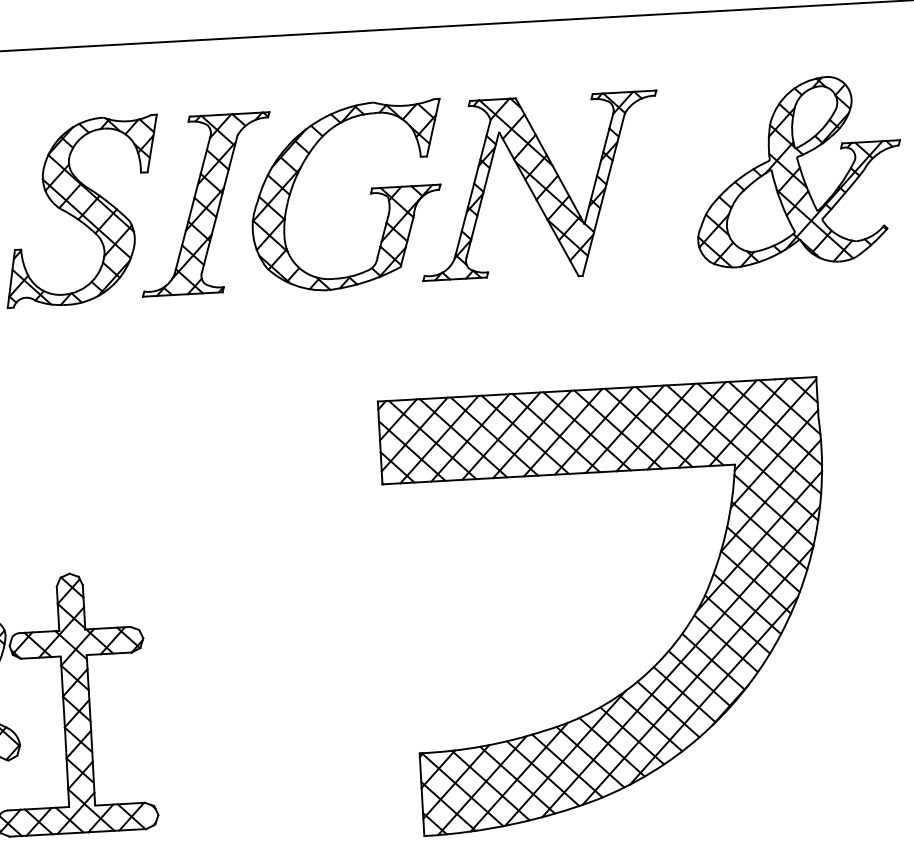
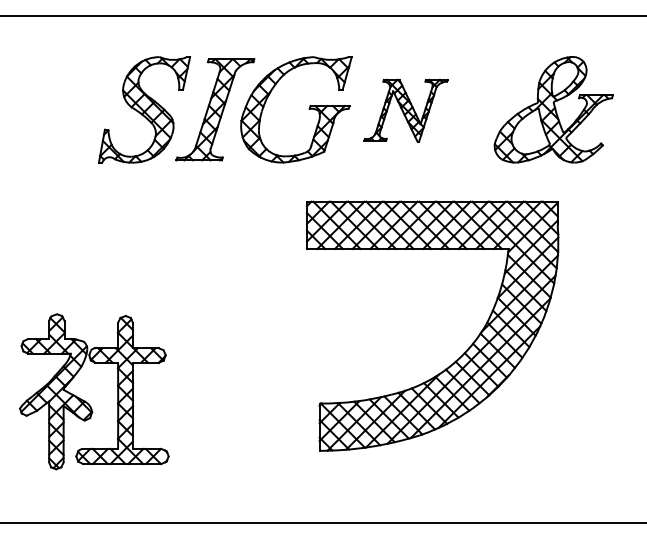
part: (538, 186) -> (405, 110), size x0.6
part: (666, 650) -> (463, 352), moved

